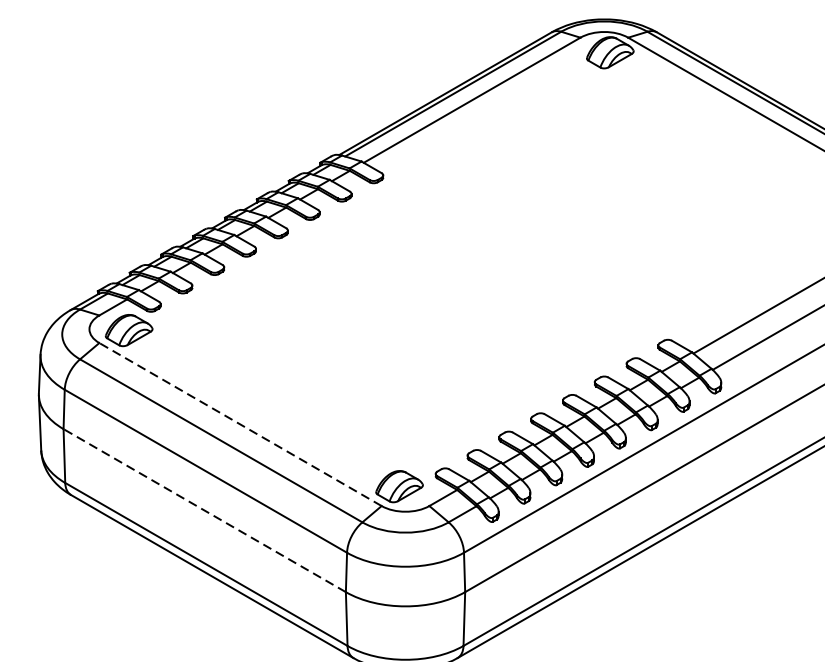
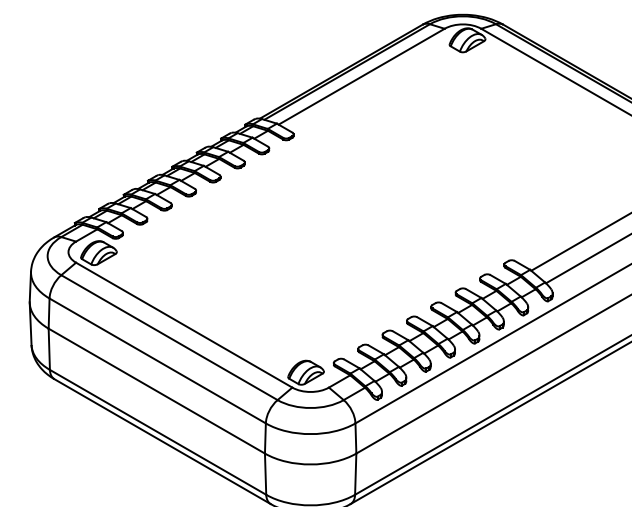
line: (240, 424) -> (184, 325), dashed -> solid
line: (204, 511) -> (156, 391), dashed -> solid

